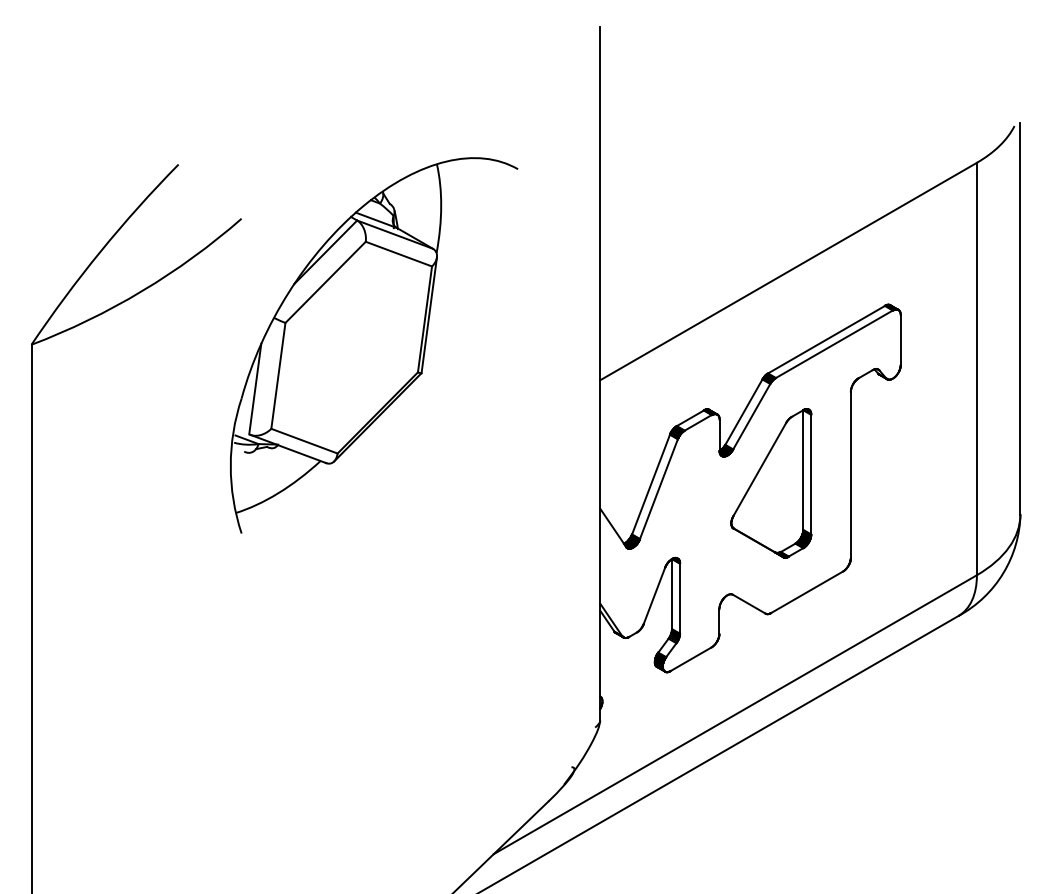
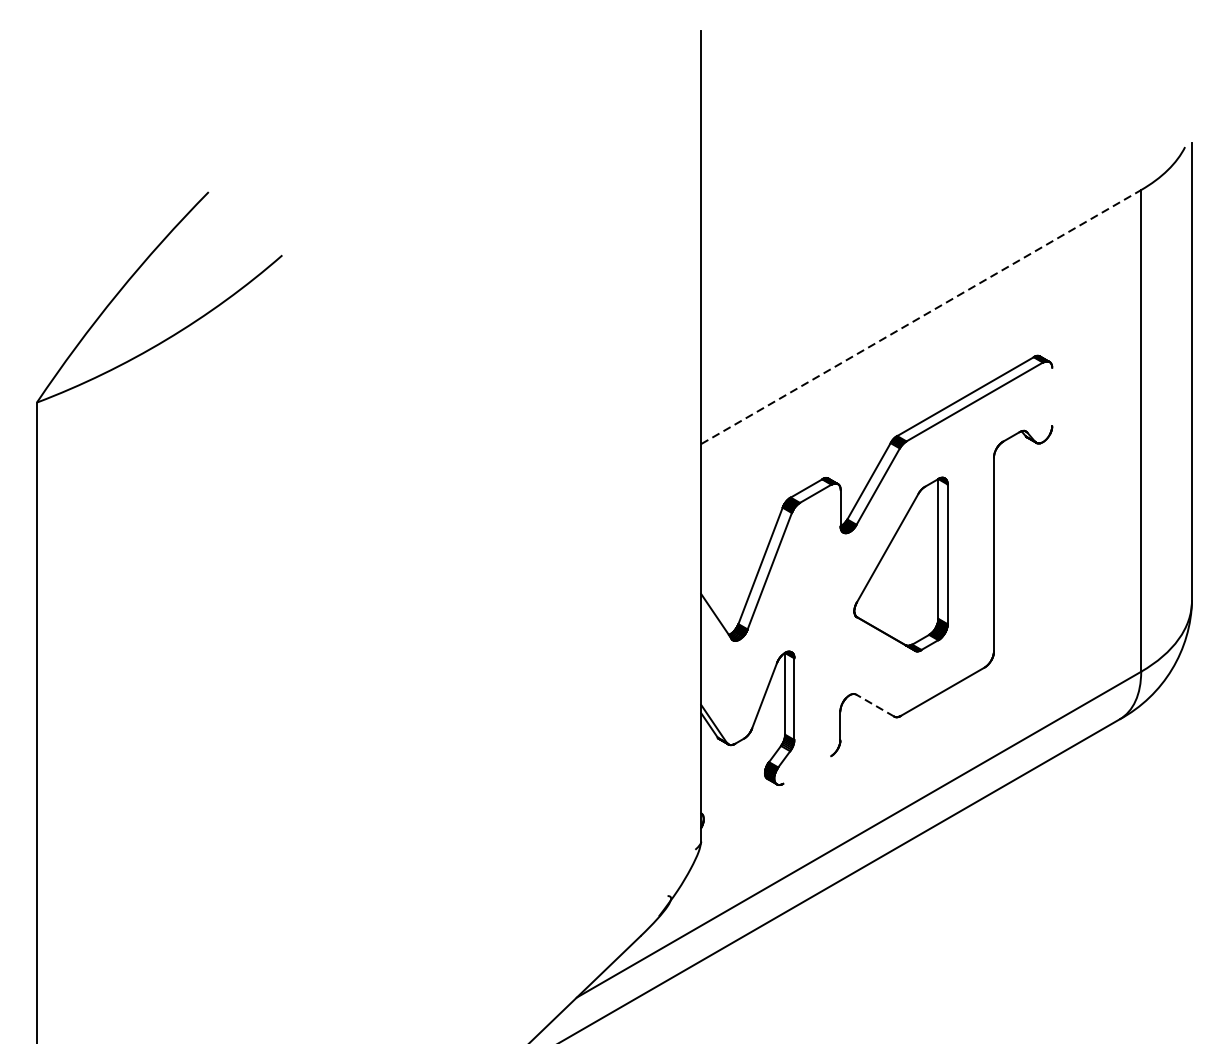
line: (789, 271) -> (922, 317), solid -> dashed
line: (900, 339) -> (1051, 396), removed
part: (374, 345) -> (437, 403), removed
line: (749, 604) -> (875, 705), solid -> dashed
line: (690, 659) -> (806, 770), removed

